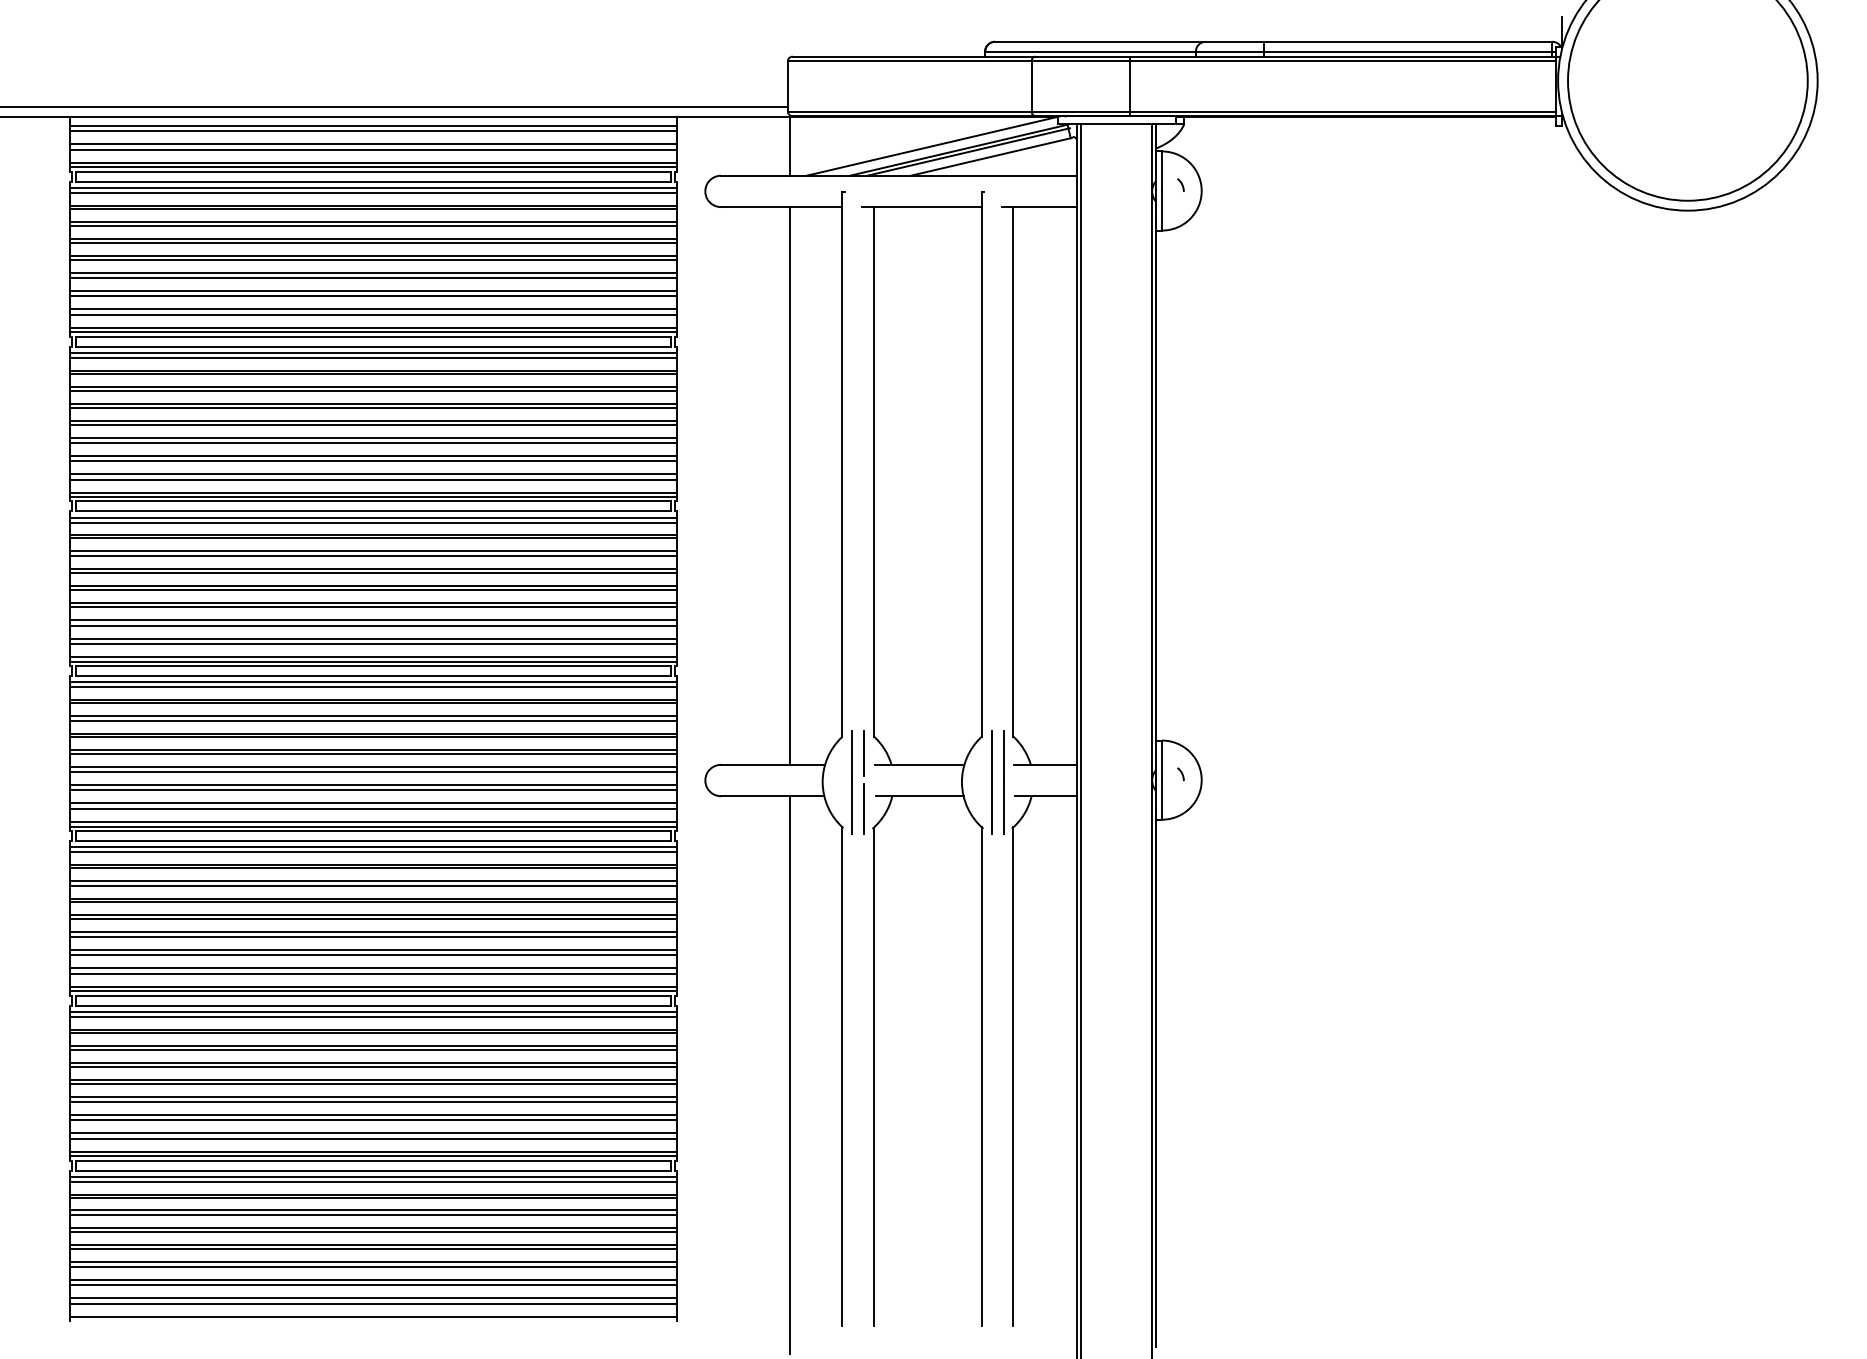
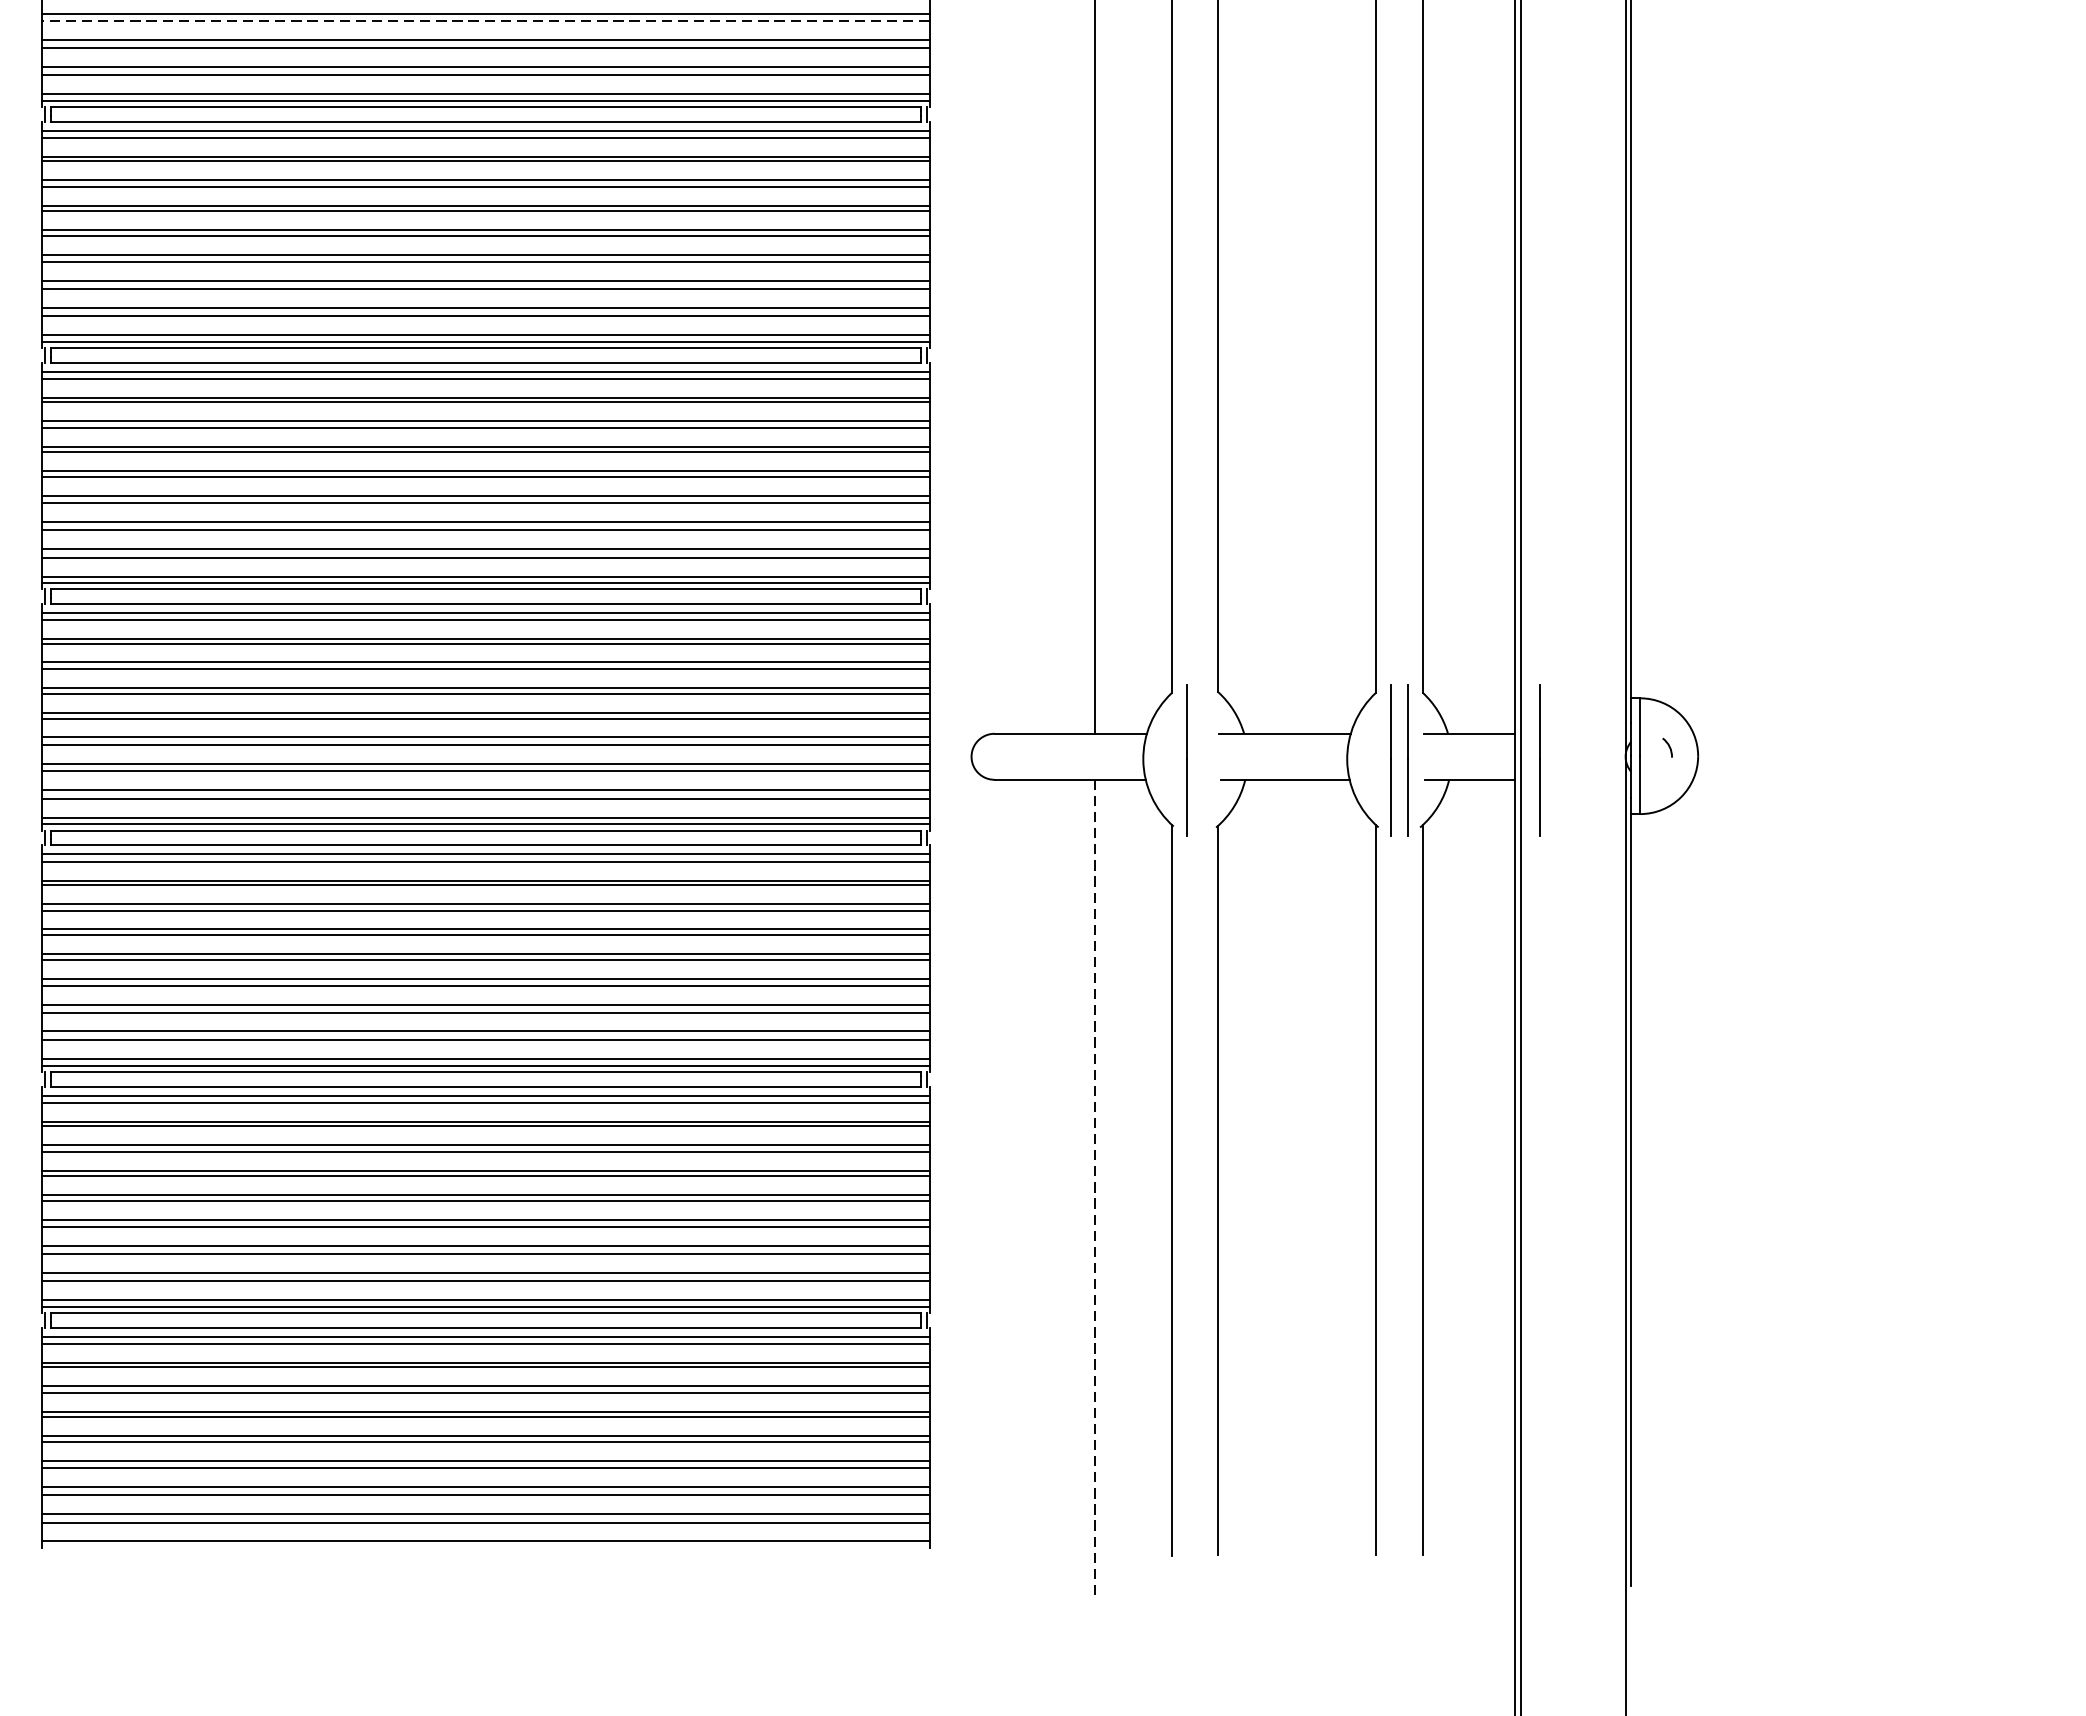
line: (372, 277) -> (484, 20), solid -> dashed
line: (864, 753) -> (1204, 717), removed
line: (1093, 782) -> (1539, 759), added
line: (864, 808) -> (1204, 797), removed
line: (789, 1075) -> (1094, 1188), solid -> dashed

